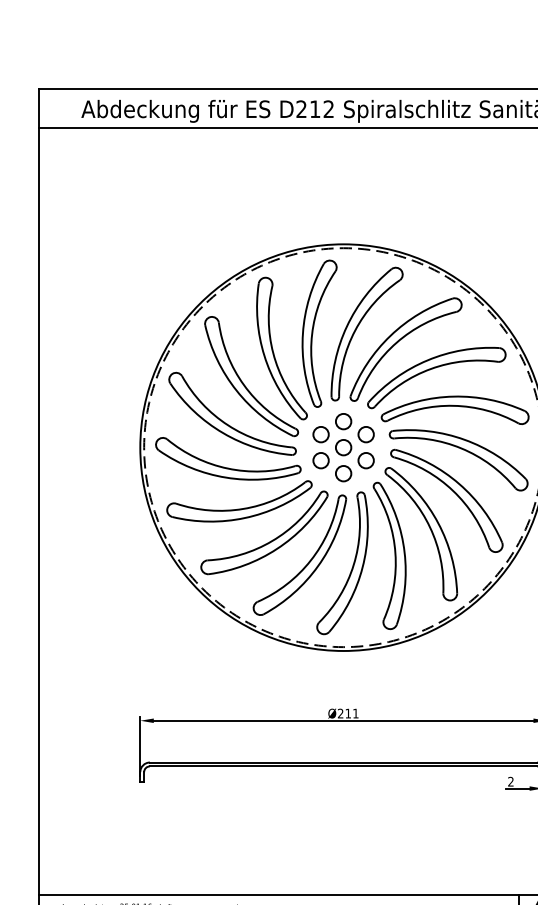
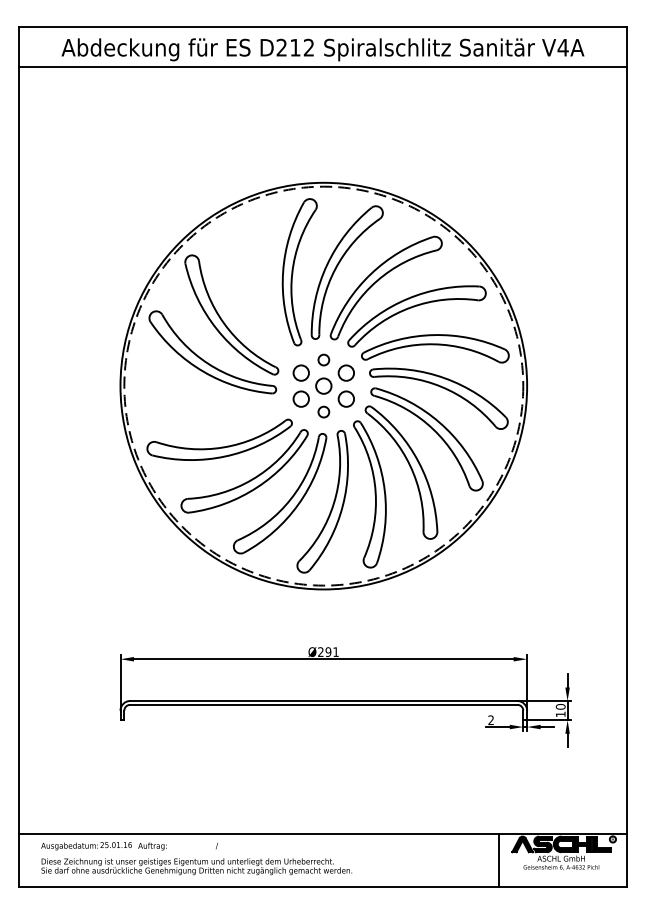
part: (274, 352) -> (254, 290), removed
circle: (343, 421) -> (323, 359), size x0.7
part: (226, 467) -> (206, 405), removed
circle: (343, 473) -> (323, 411), size x0.7
text: (348, 713) -> (328, 651), Ø211 -> Ø291

